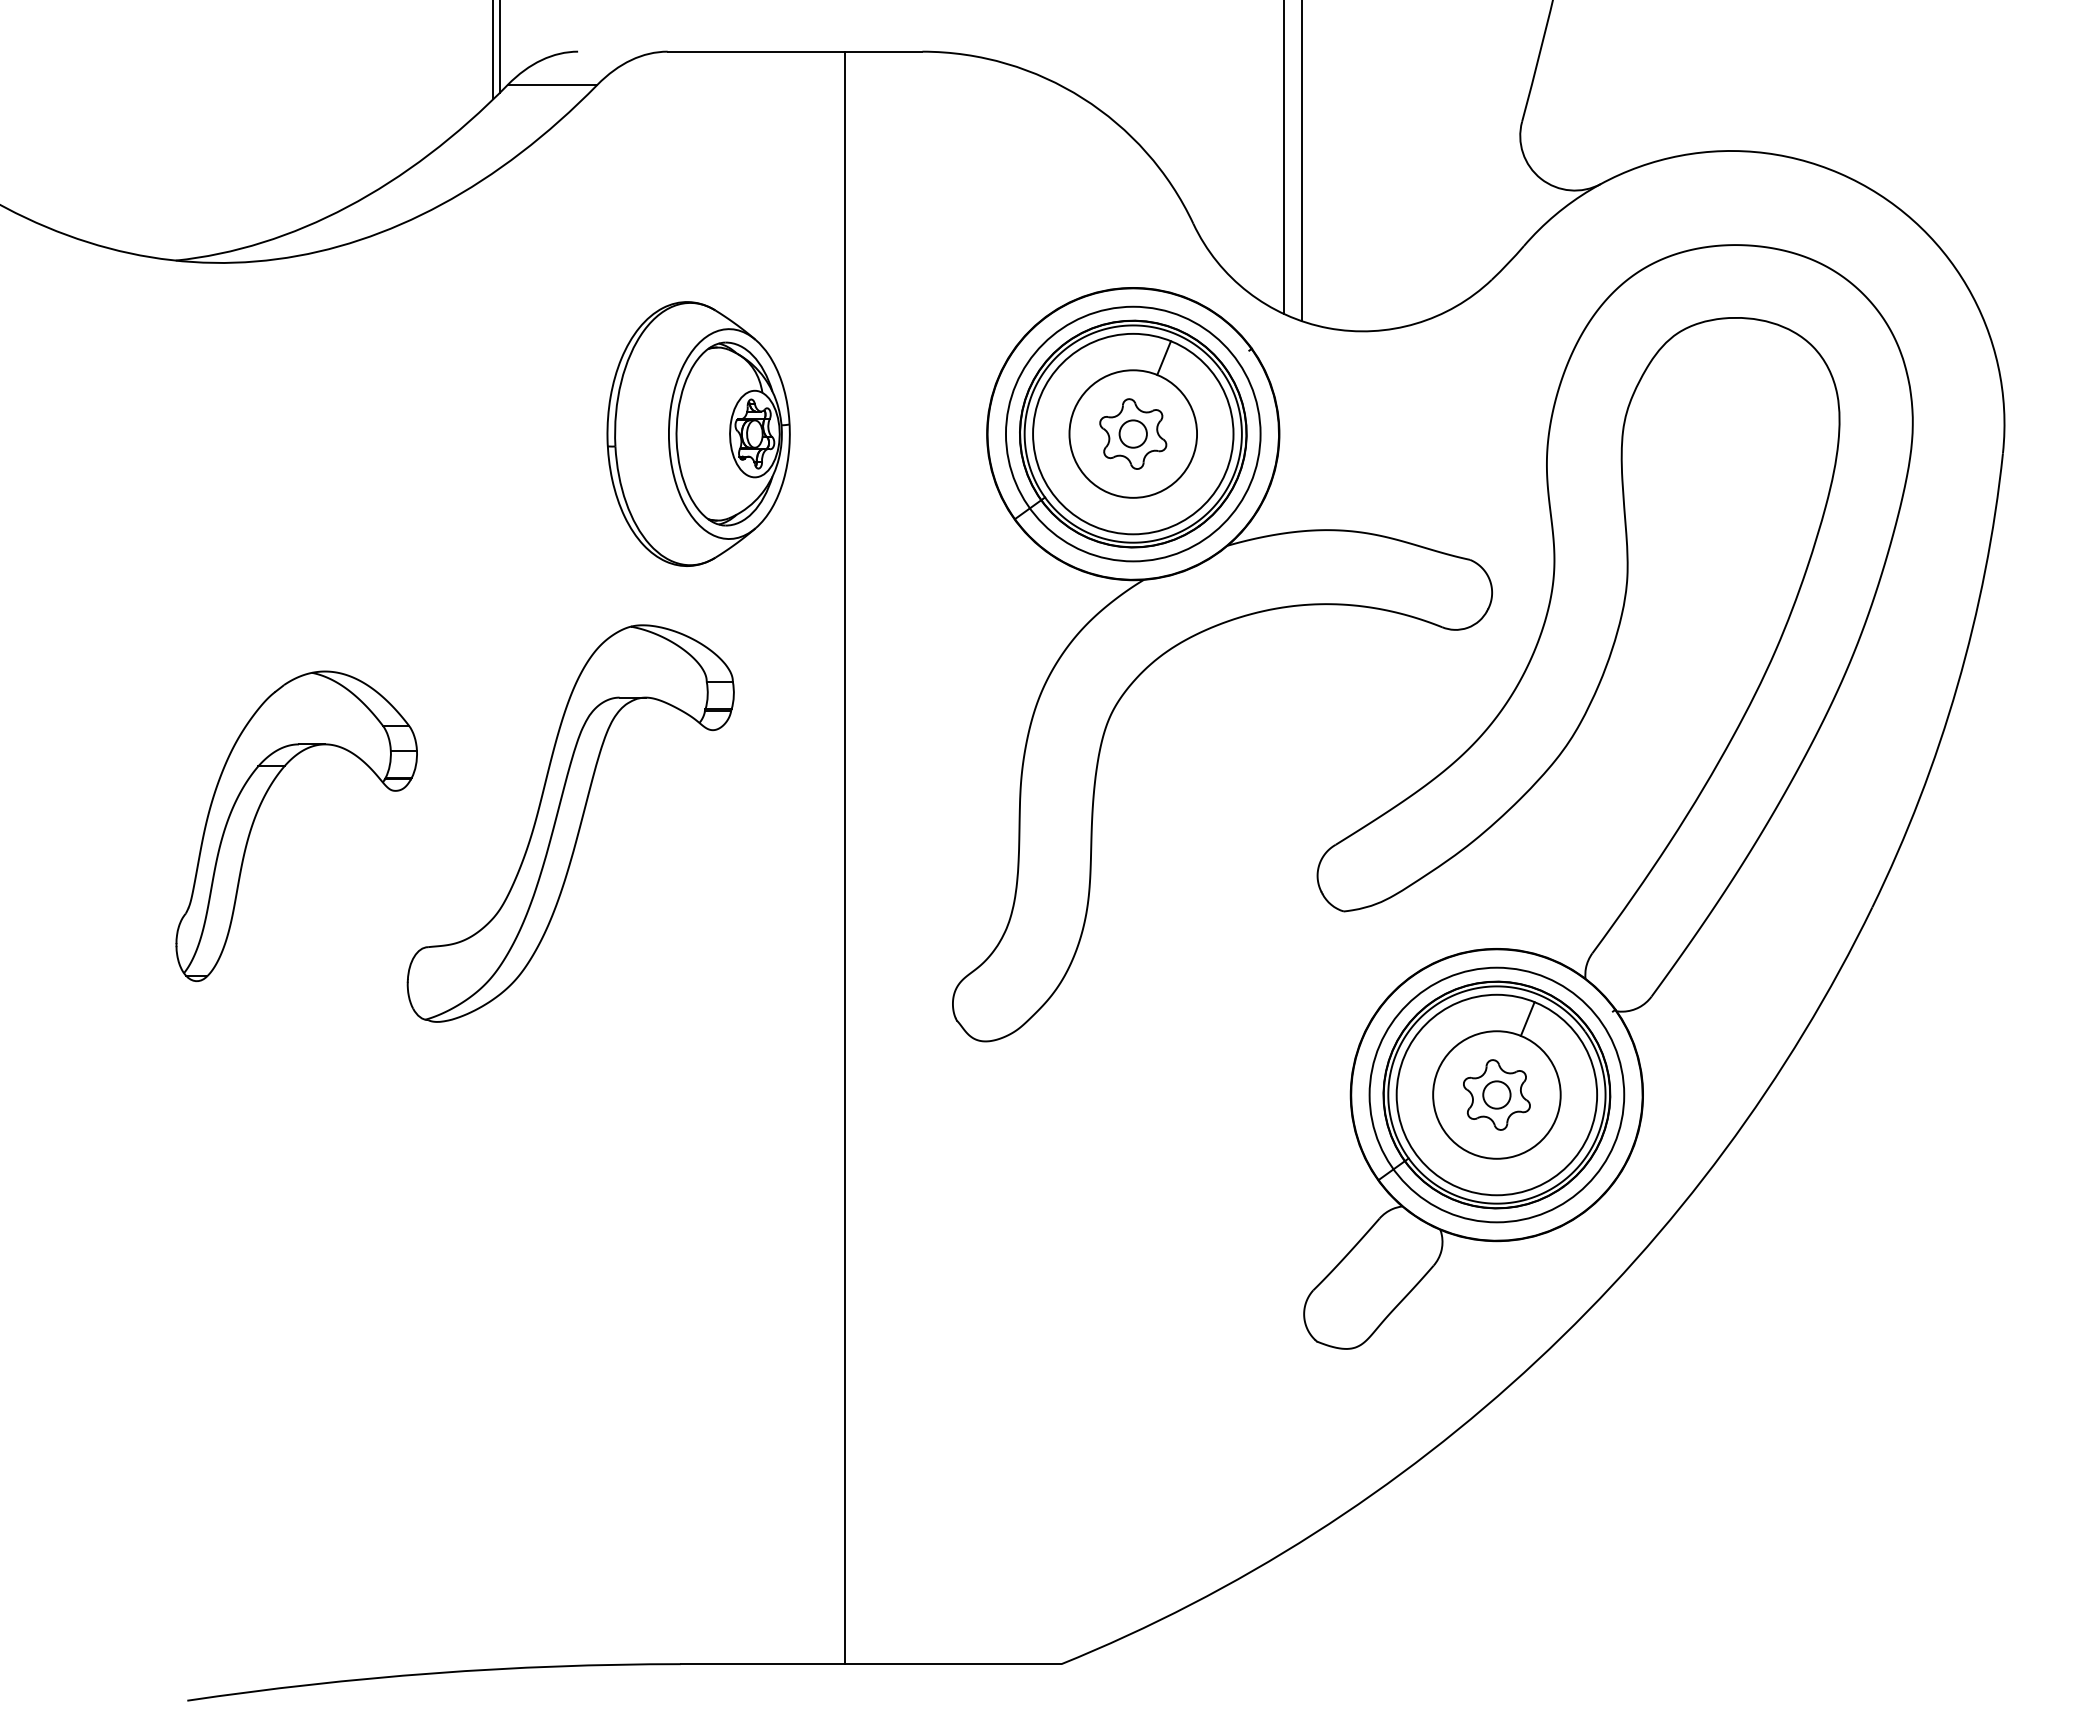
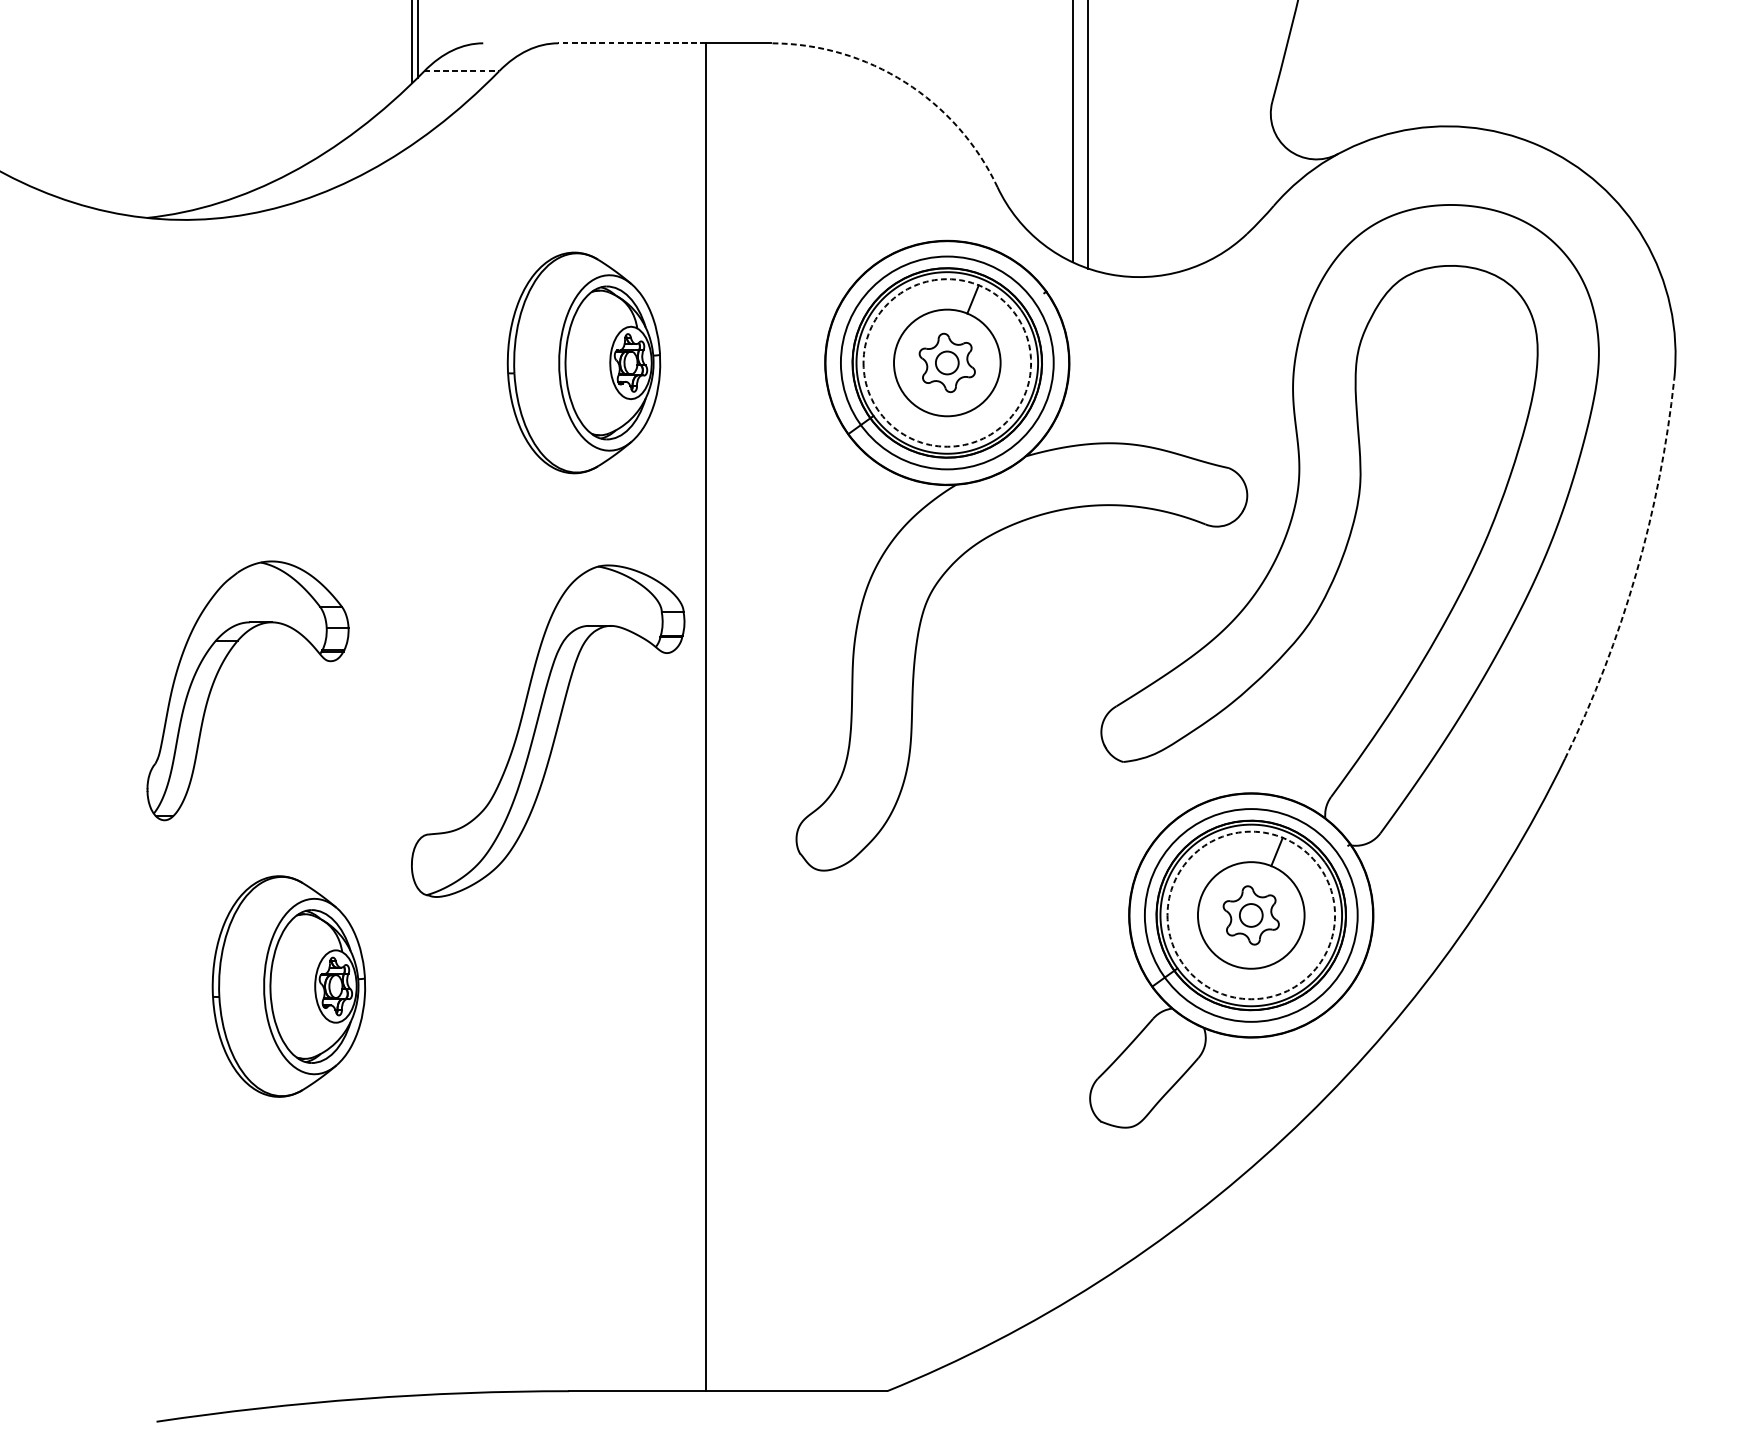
line: (756, 51) -> (632, 43), solid -> dashed
line: (552, 84) -> (461, 70), solid -> dashed
arc: (1082, 98) -> (904, 82), solid -> dashed
circle: (1133, 433) -> (947, 362), solid -> dashed
arc: (1957, 686) -> (1636, 573), solid -> dashed
part: (570, 823) -> (547, 731), moved
circle: (1496, 1094) -> (1250, 915), solid -> dashed
part: (345, 1179) -> (288, 986), added

